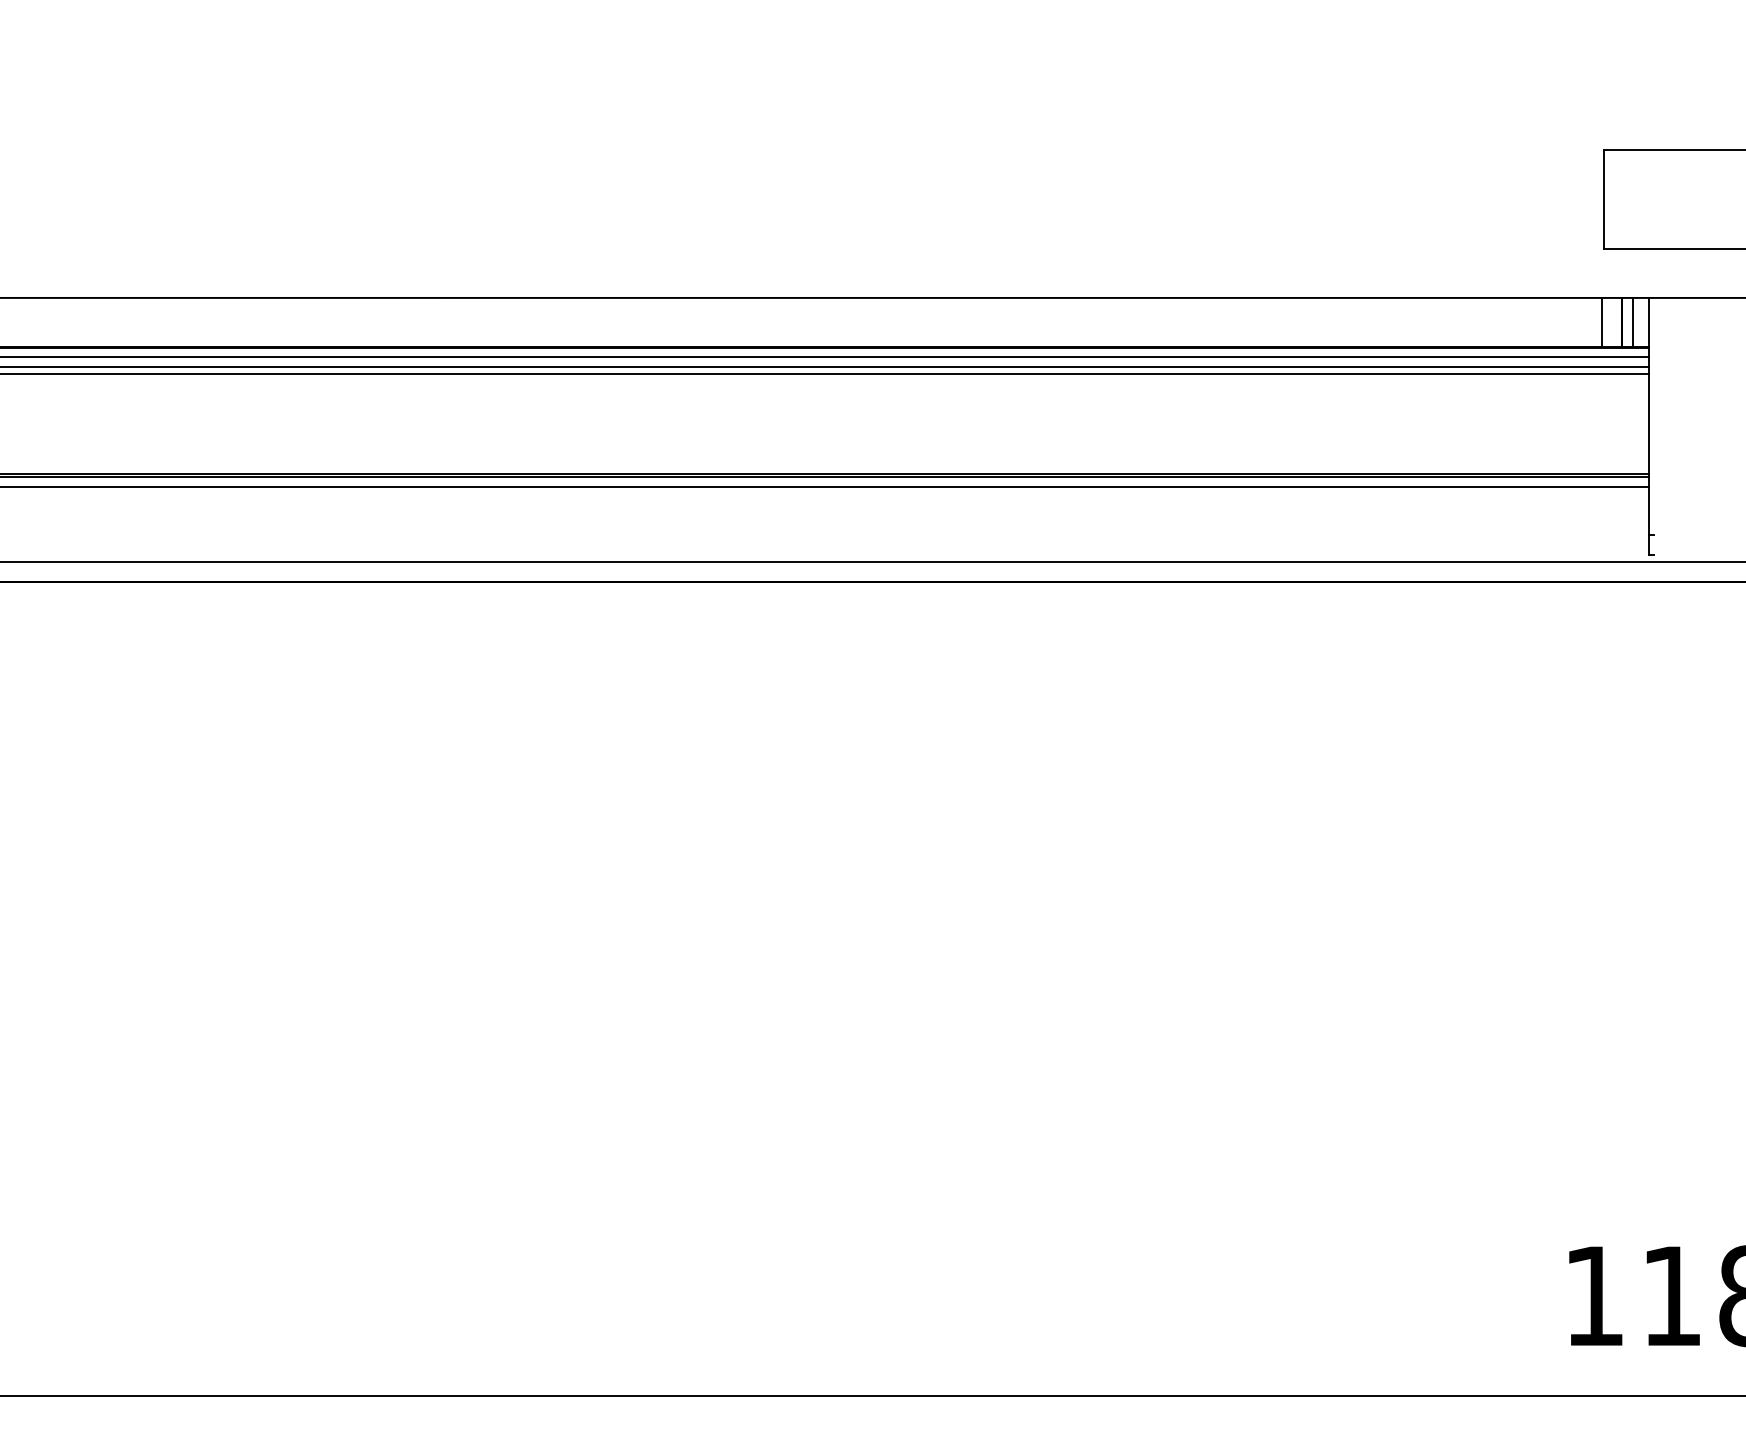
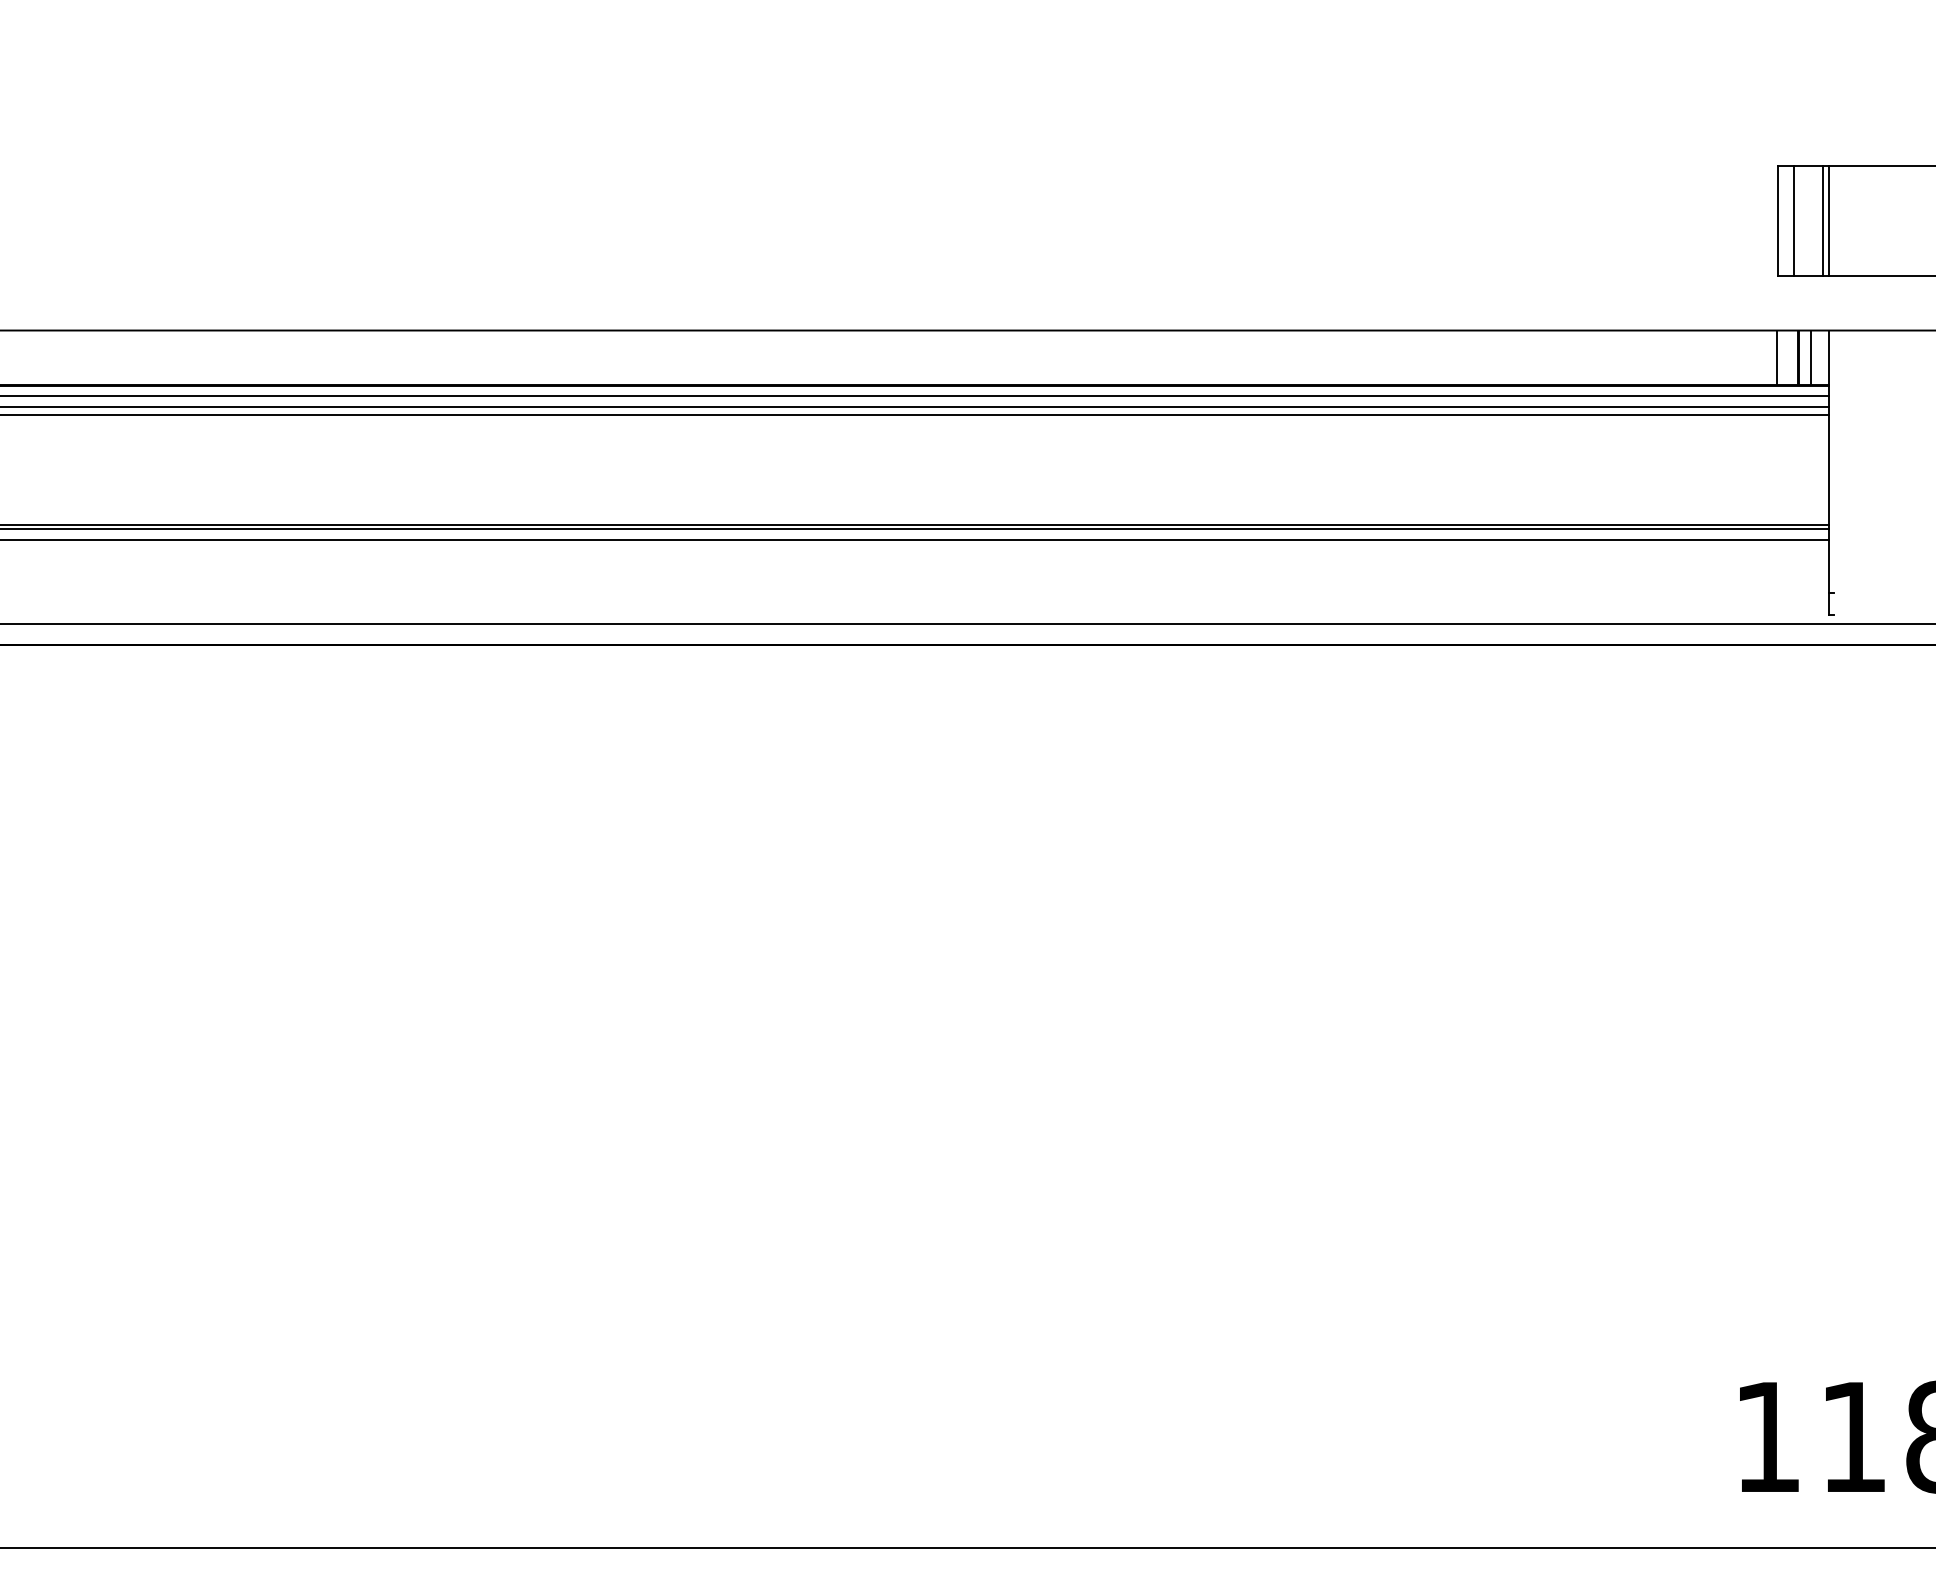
line: (1617, 198) -> (1793, 220), added
line: (1643, 198) -> (1822, 220), added
line: (1649, 198) -> (1828, 220), added

